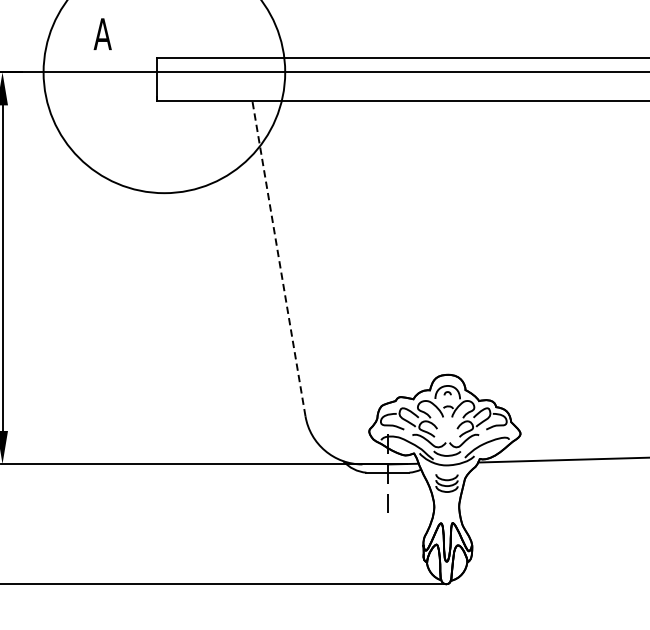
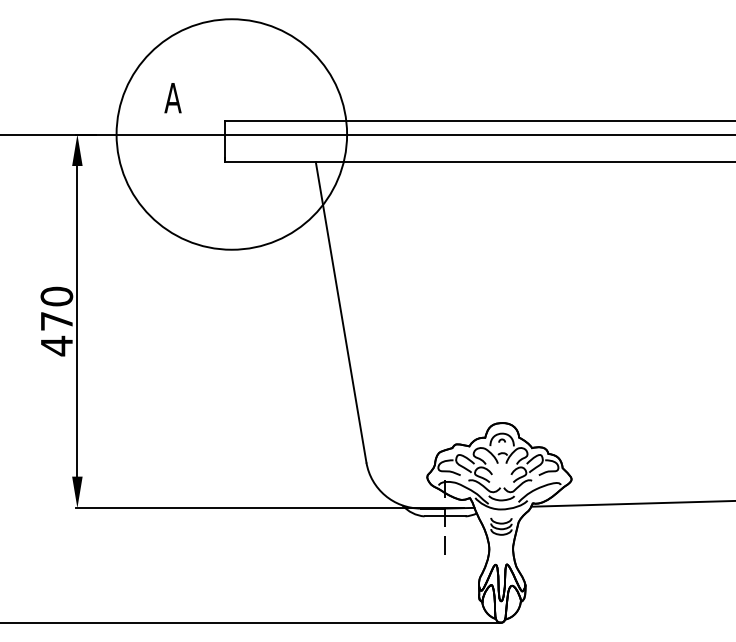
line: (279, 257) -> (341, 311), dashed -> solid

